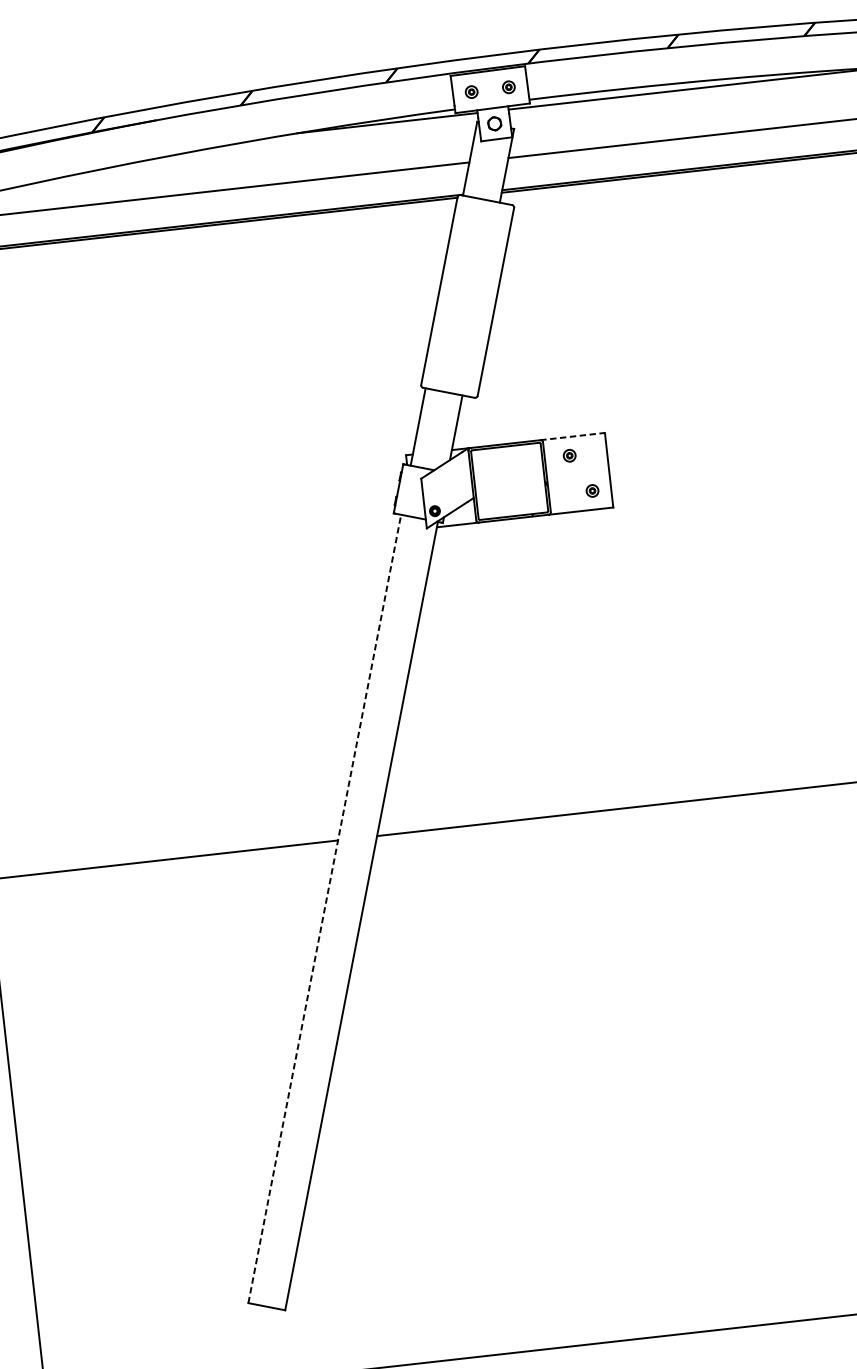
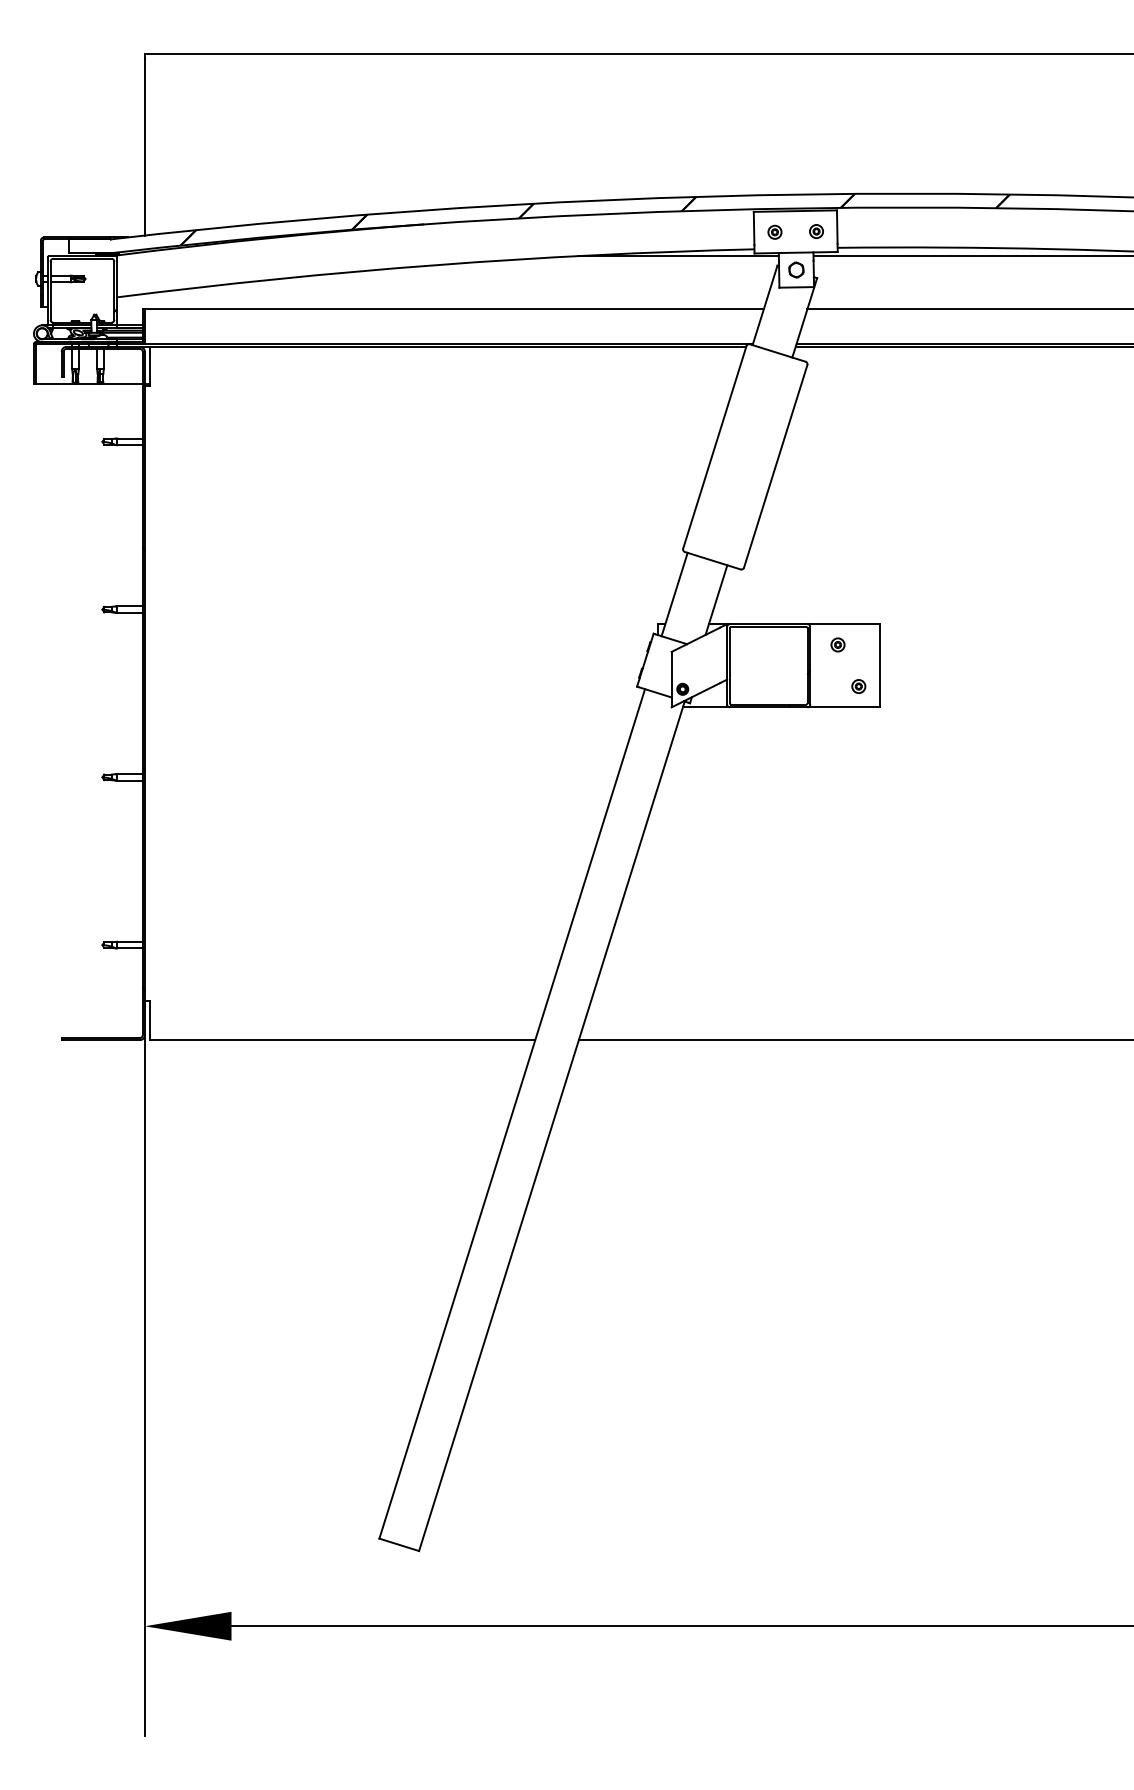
line: (573, 436) -> (844, 624), dashed -> solid
line: (324, 908) -> (512, 1113), dashed -> solid

